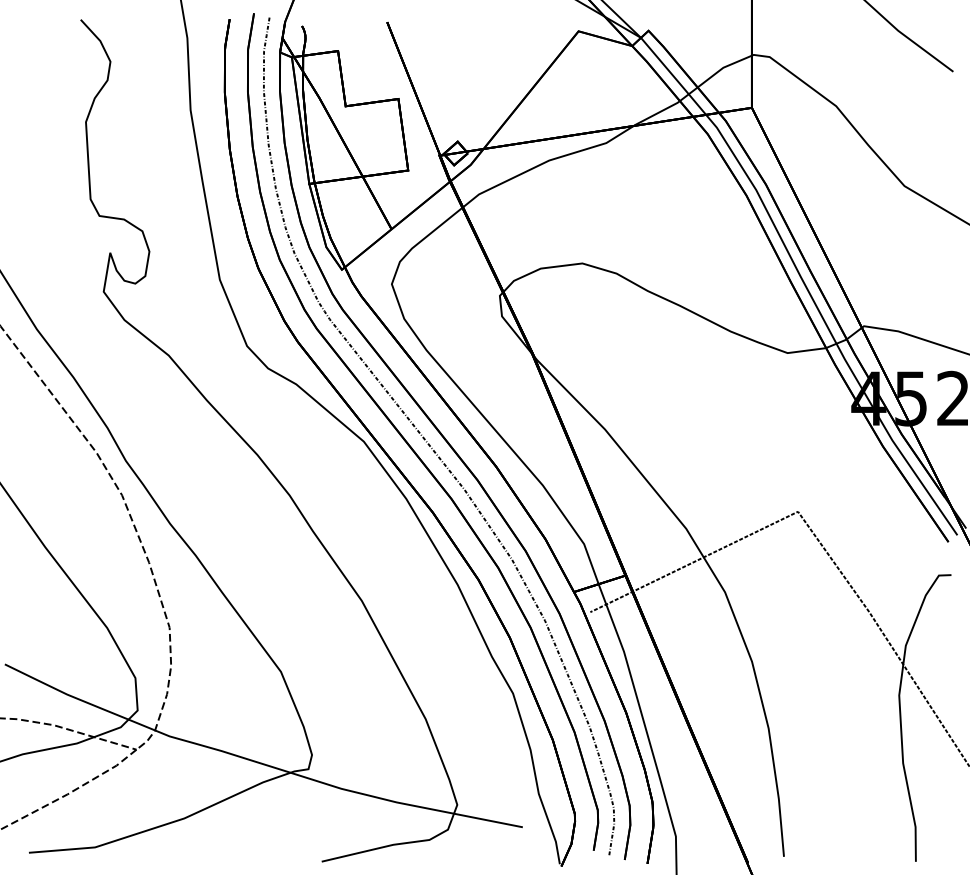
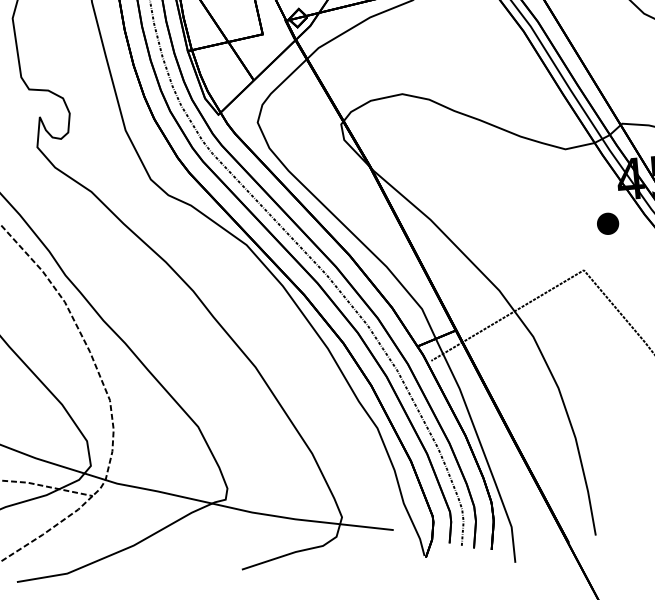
part: (834, 454) -> (608, 223), added

